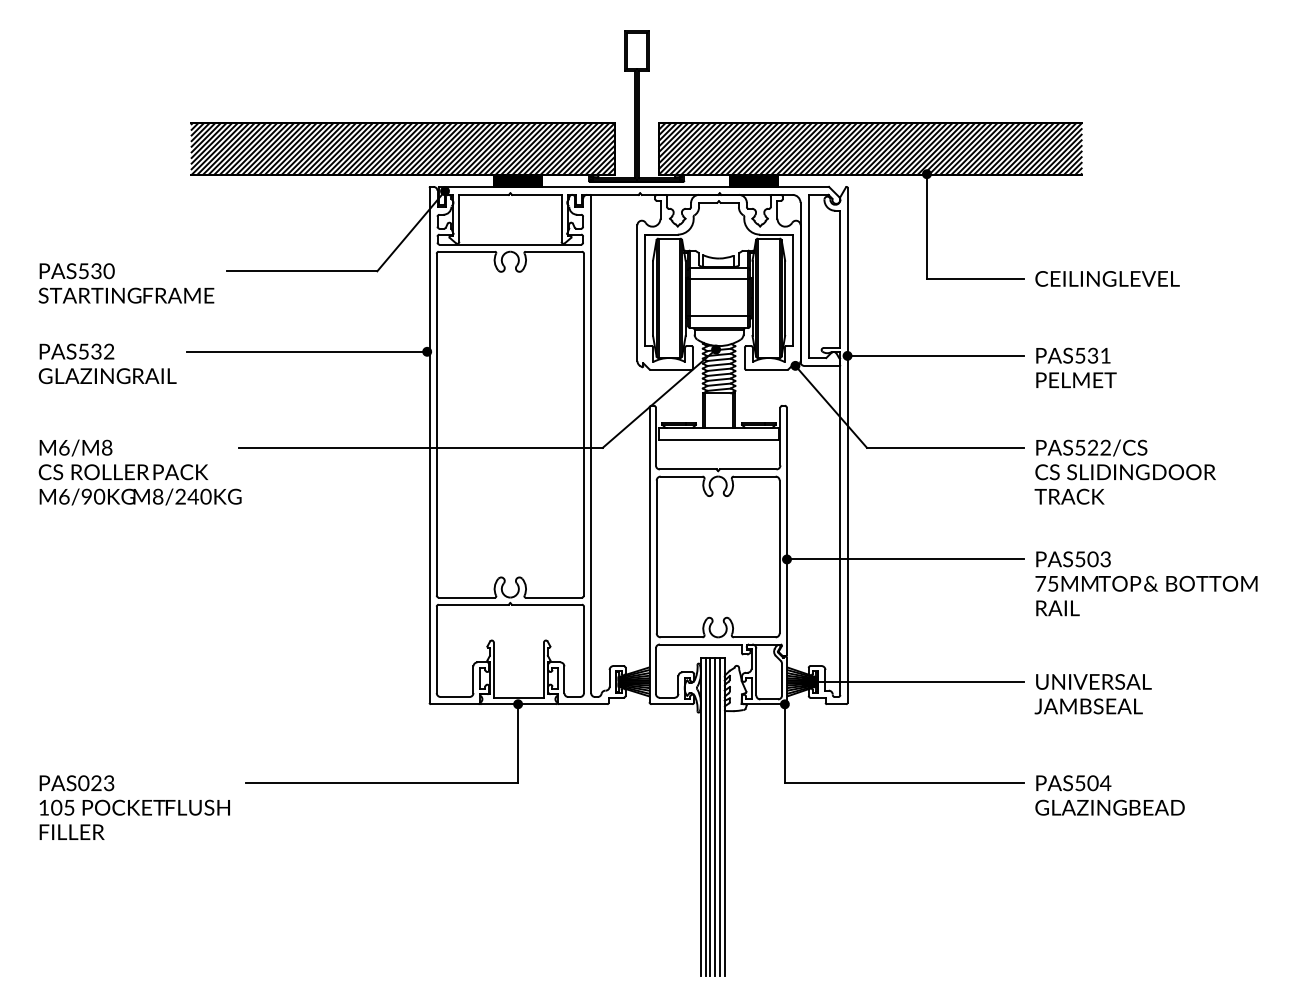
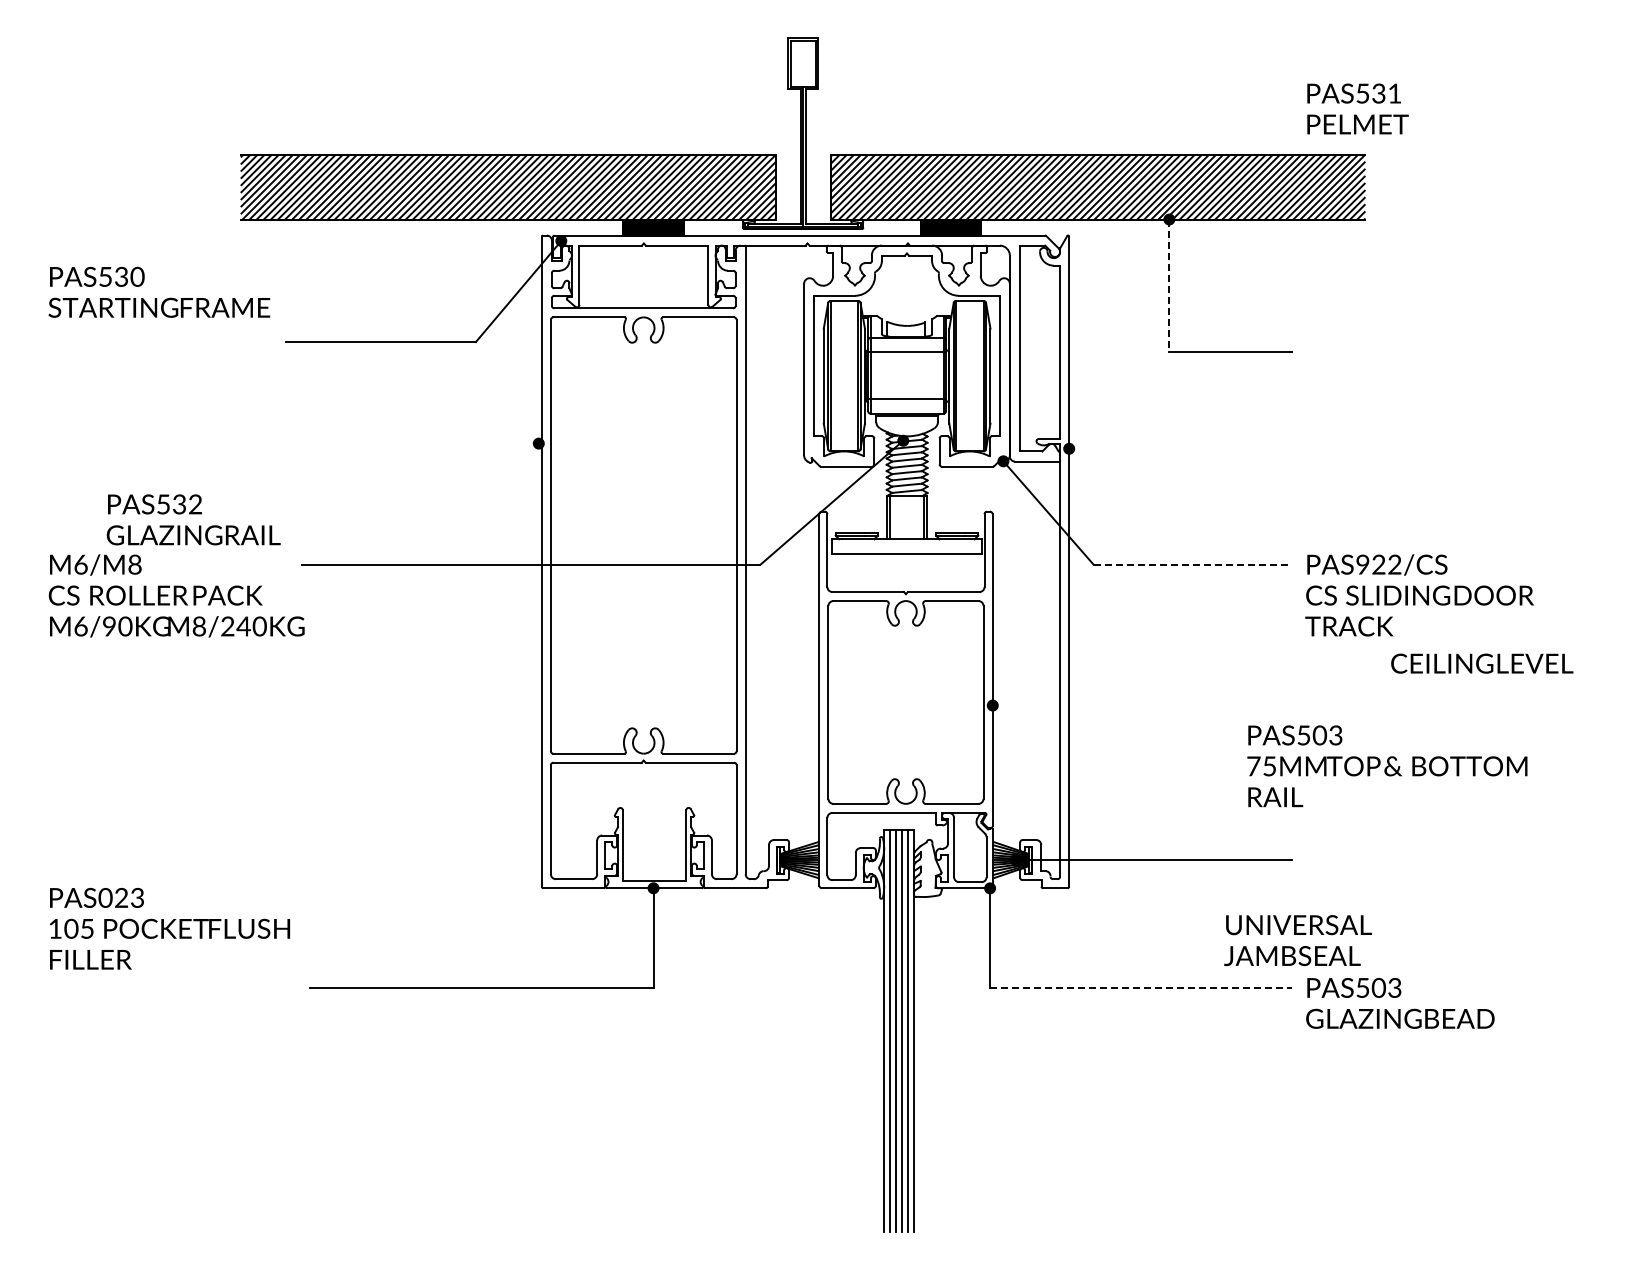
line: (927, 227) -> (1169, 286), solid -> dashed
text: (1107, 278) -> (1482, 663), moved
text: (126, 282) -> (159, 291), moved
line: (307, 351) -> (387, 443), removed
line: (935, 355) -> (1180, 448), removed
text: (107, 363) -> (193, 519), moved
text: (1076, 367) -> (1357, 108), moved
line: (946, 447) -> (1193, 564), solid -> dashed
text: (1080, 447) -> (1362, 564), PAS522/CS -> PAS922/CS
line: (905, 559) -> (1142, 705), removed
text: (1146, 583) -> (1387, 766), moved
text: (1092, 694) -> (1297, 940), moved
text: (1105, 782) -> (1394, 987), PAS504 -> PAS503
line: (904, 783) -> (1141, 988), solid -> dashed
text: (135, 807) -> (170, 928), moved

